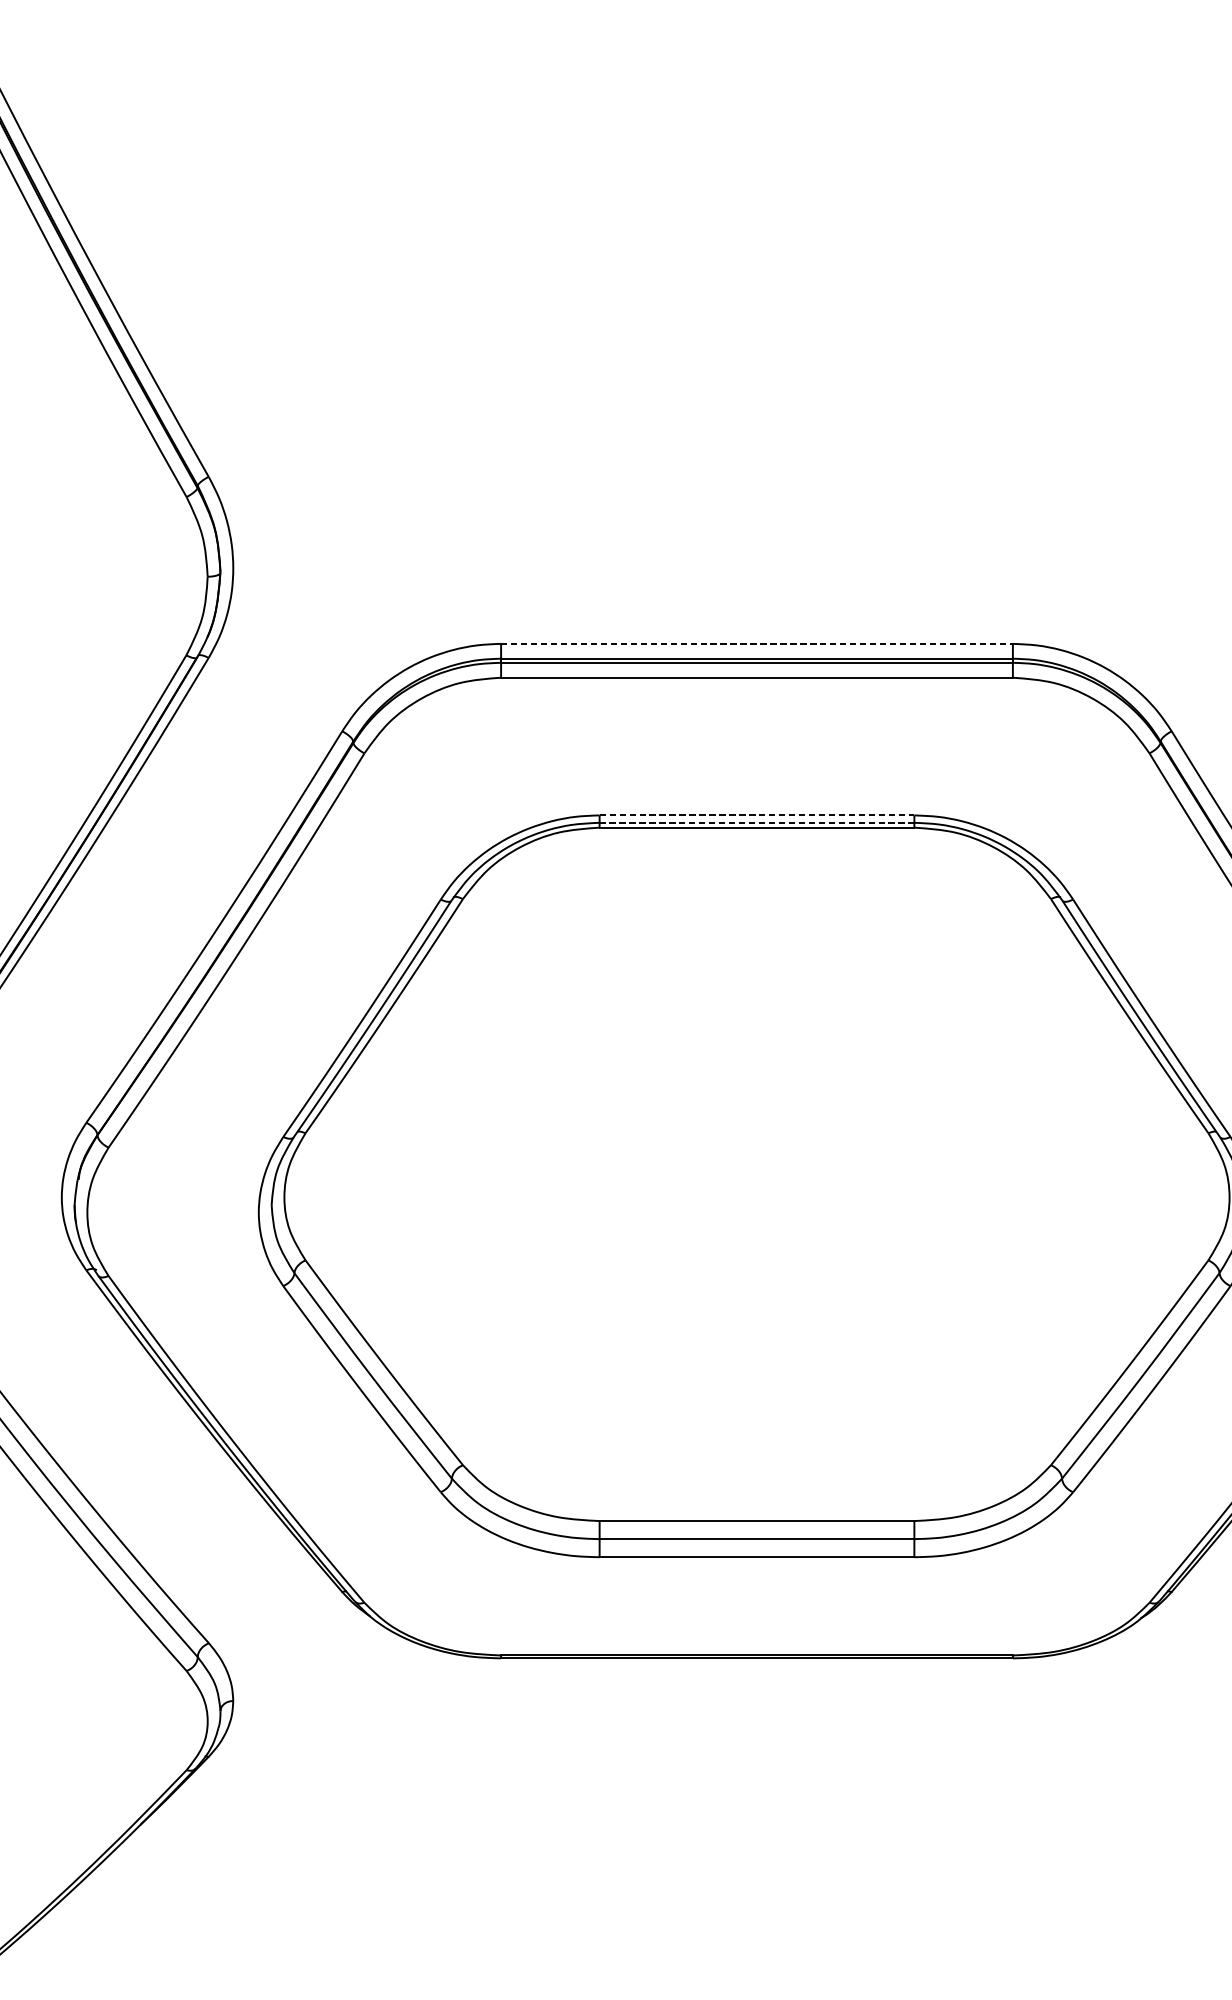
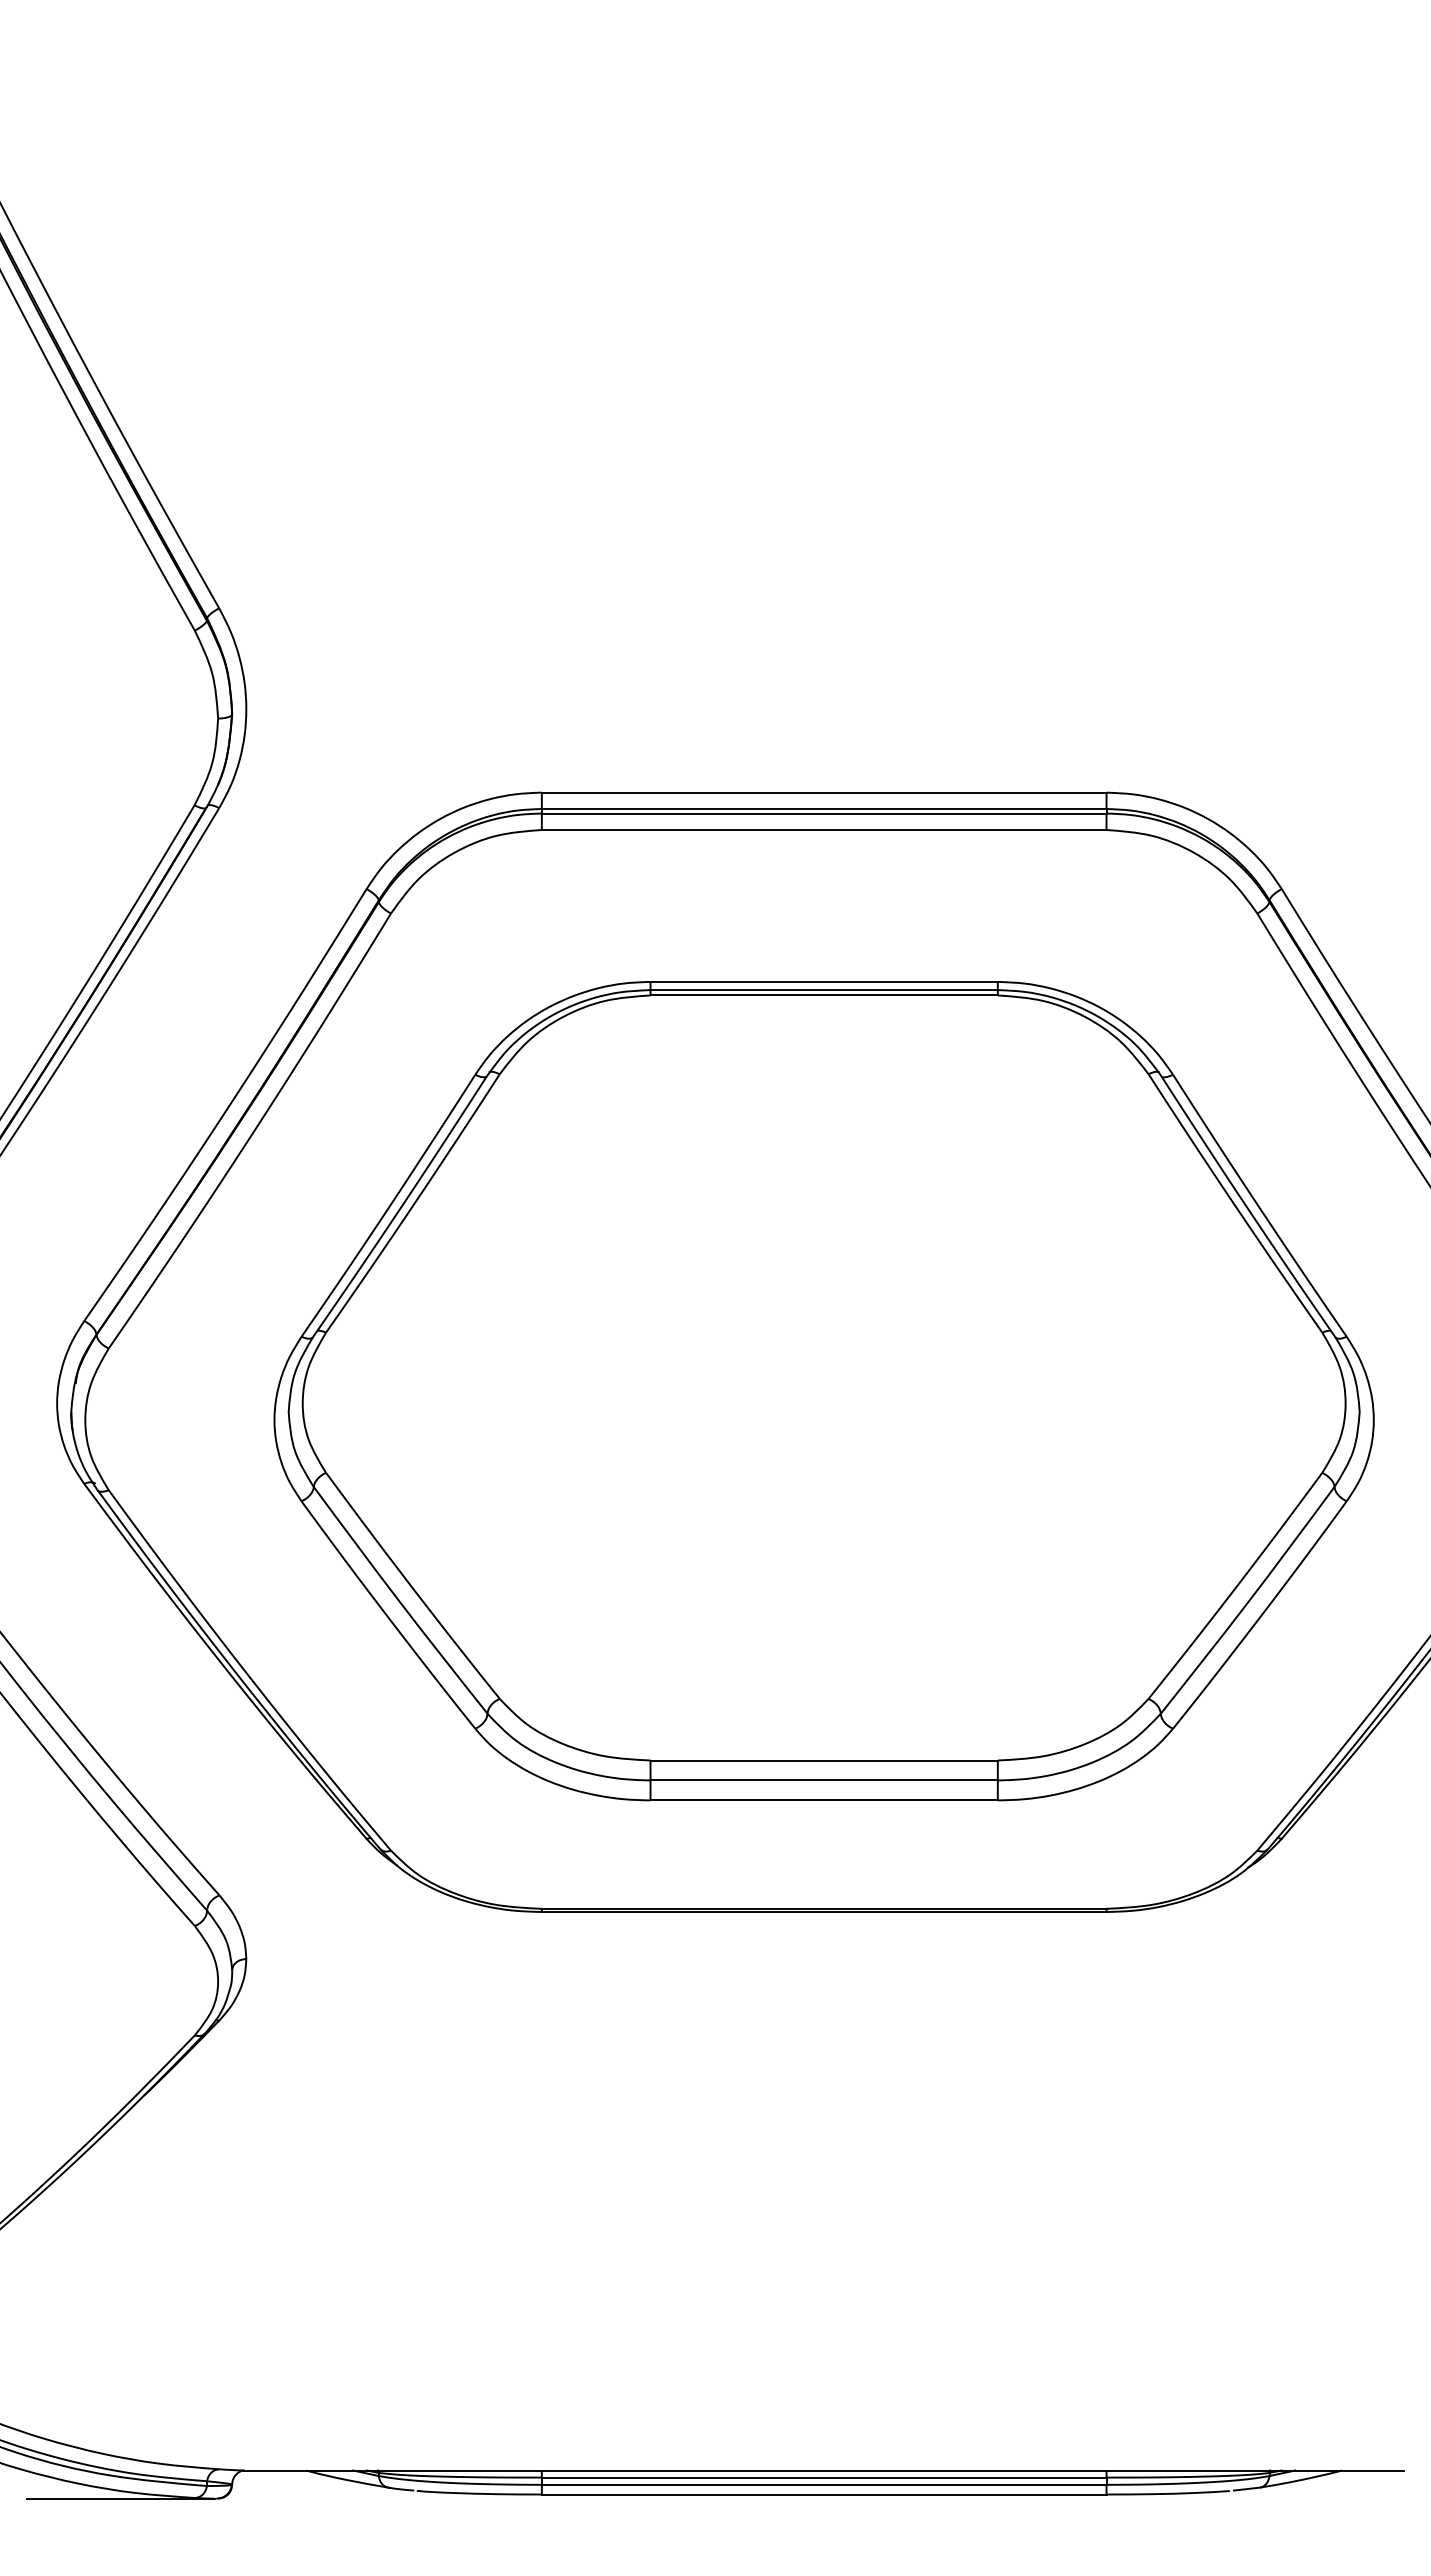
line: (757, 643) -> (824, 792), dashed -> solid
line: (757, 815) -> (824, 981), dashed -> solid
line: (757, 823) -> (824, 990), dashed -> solid

